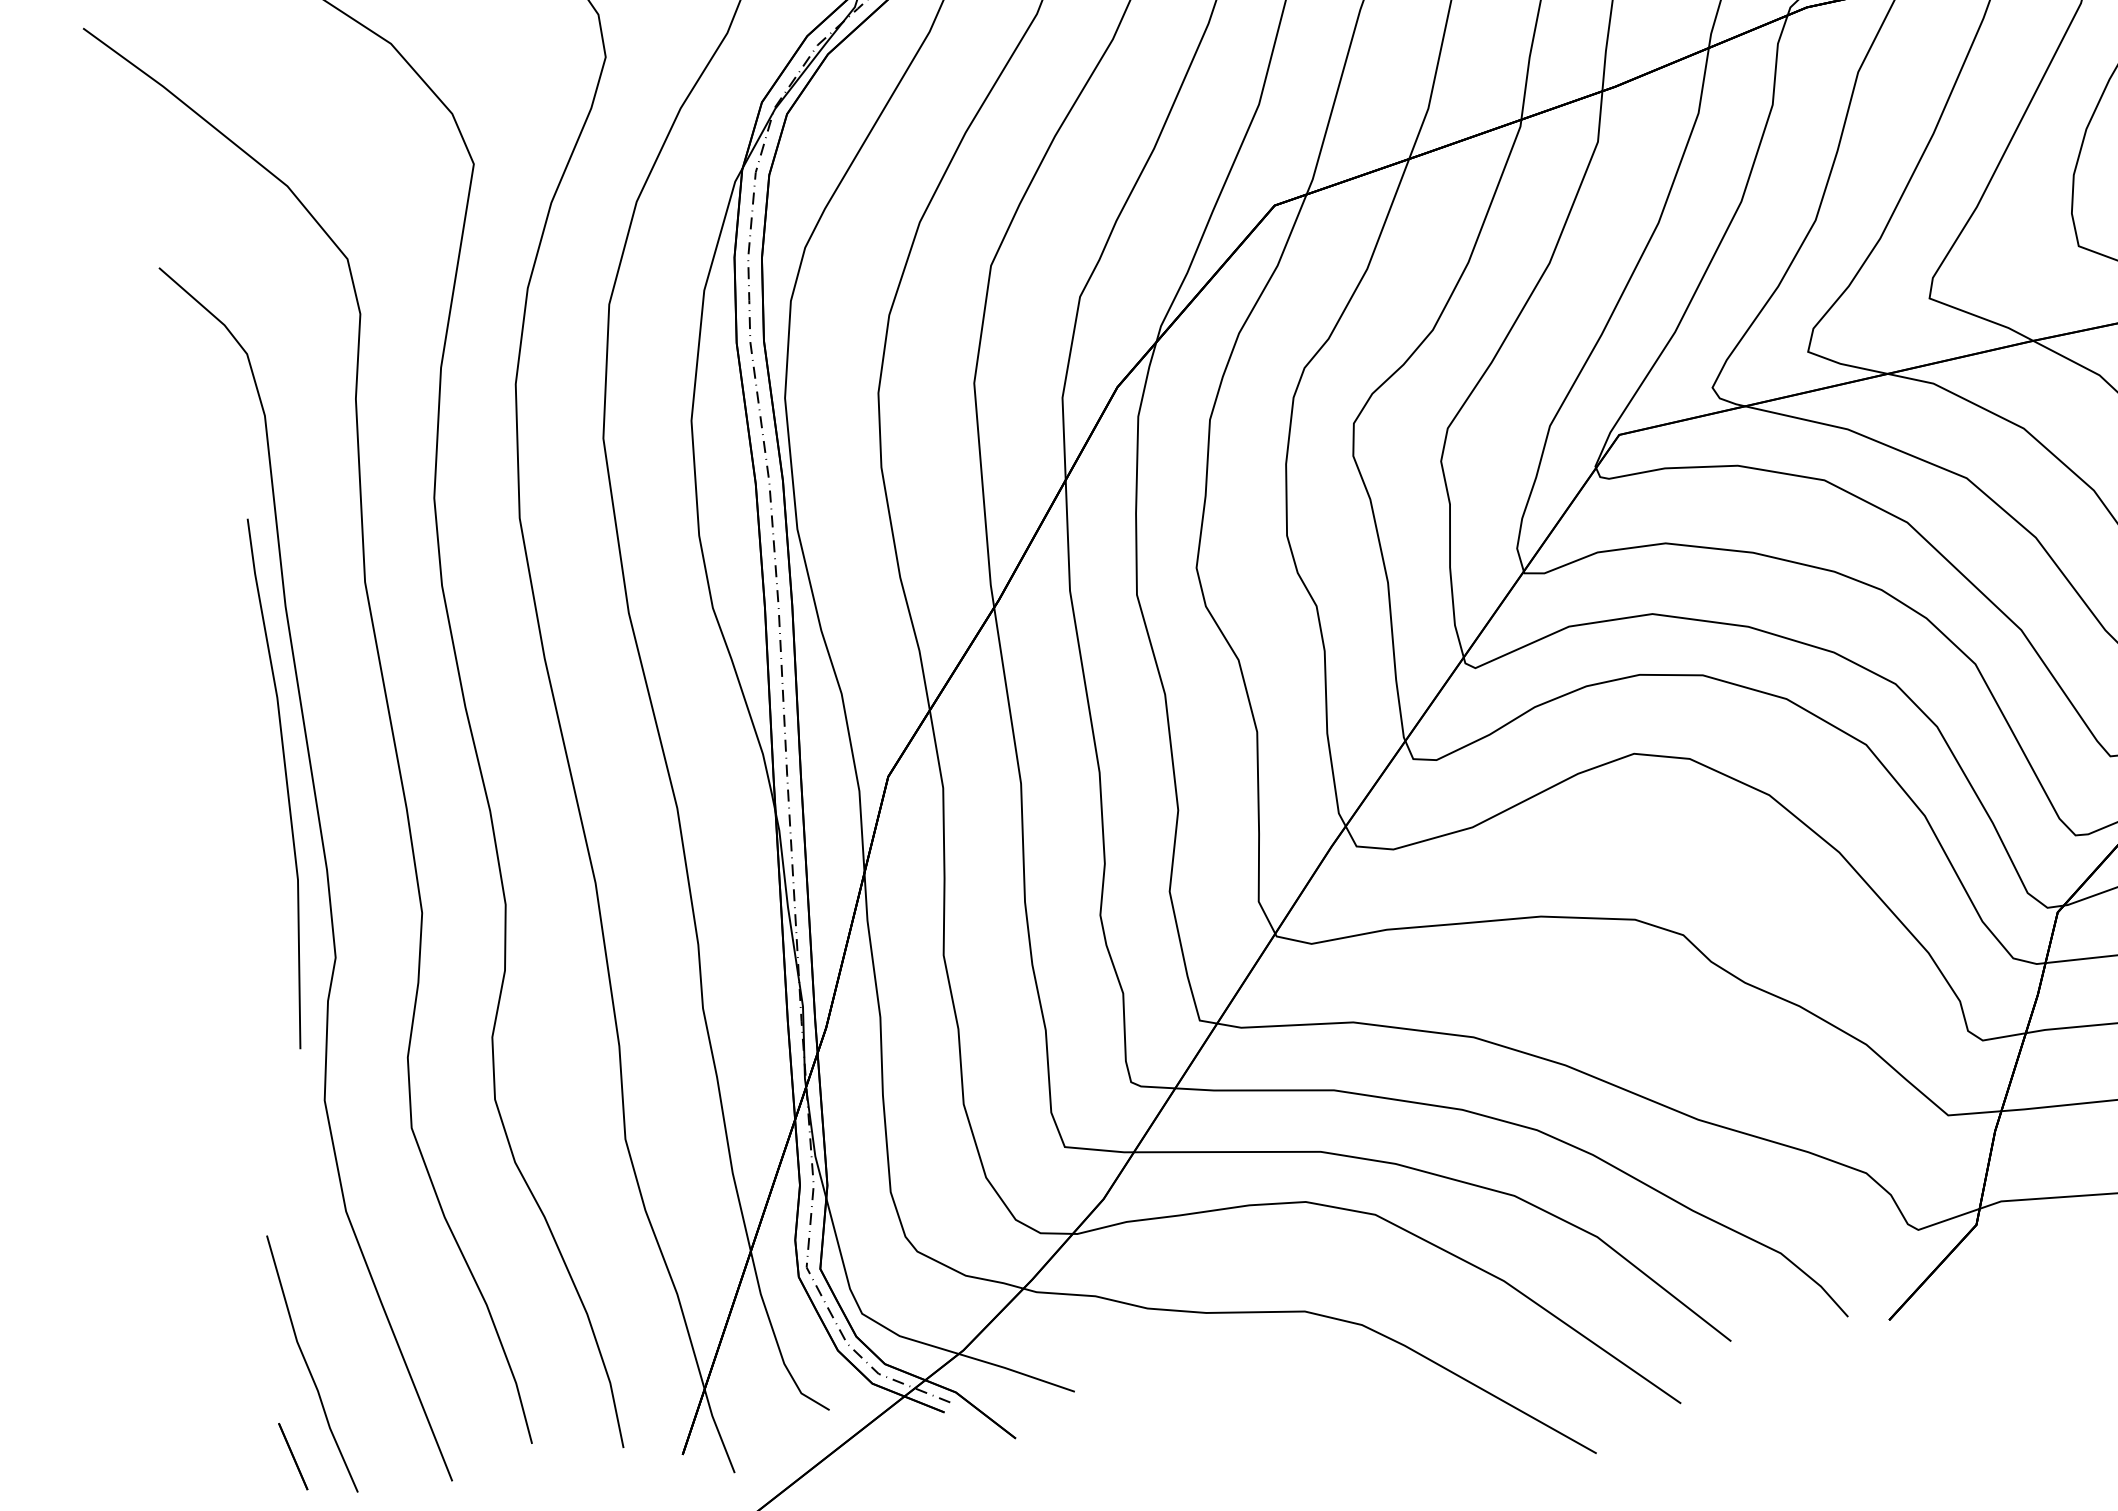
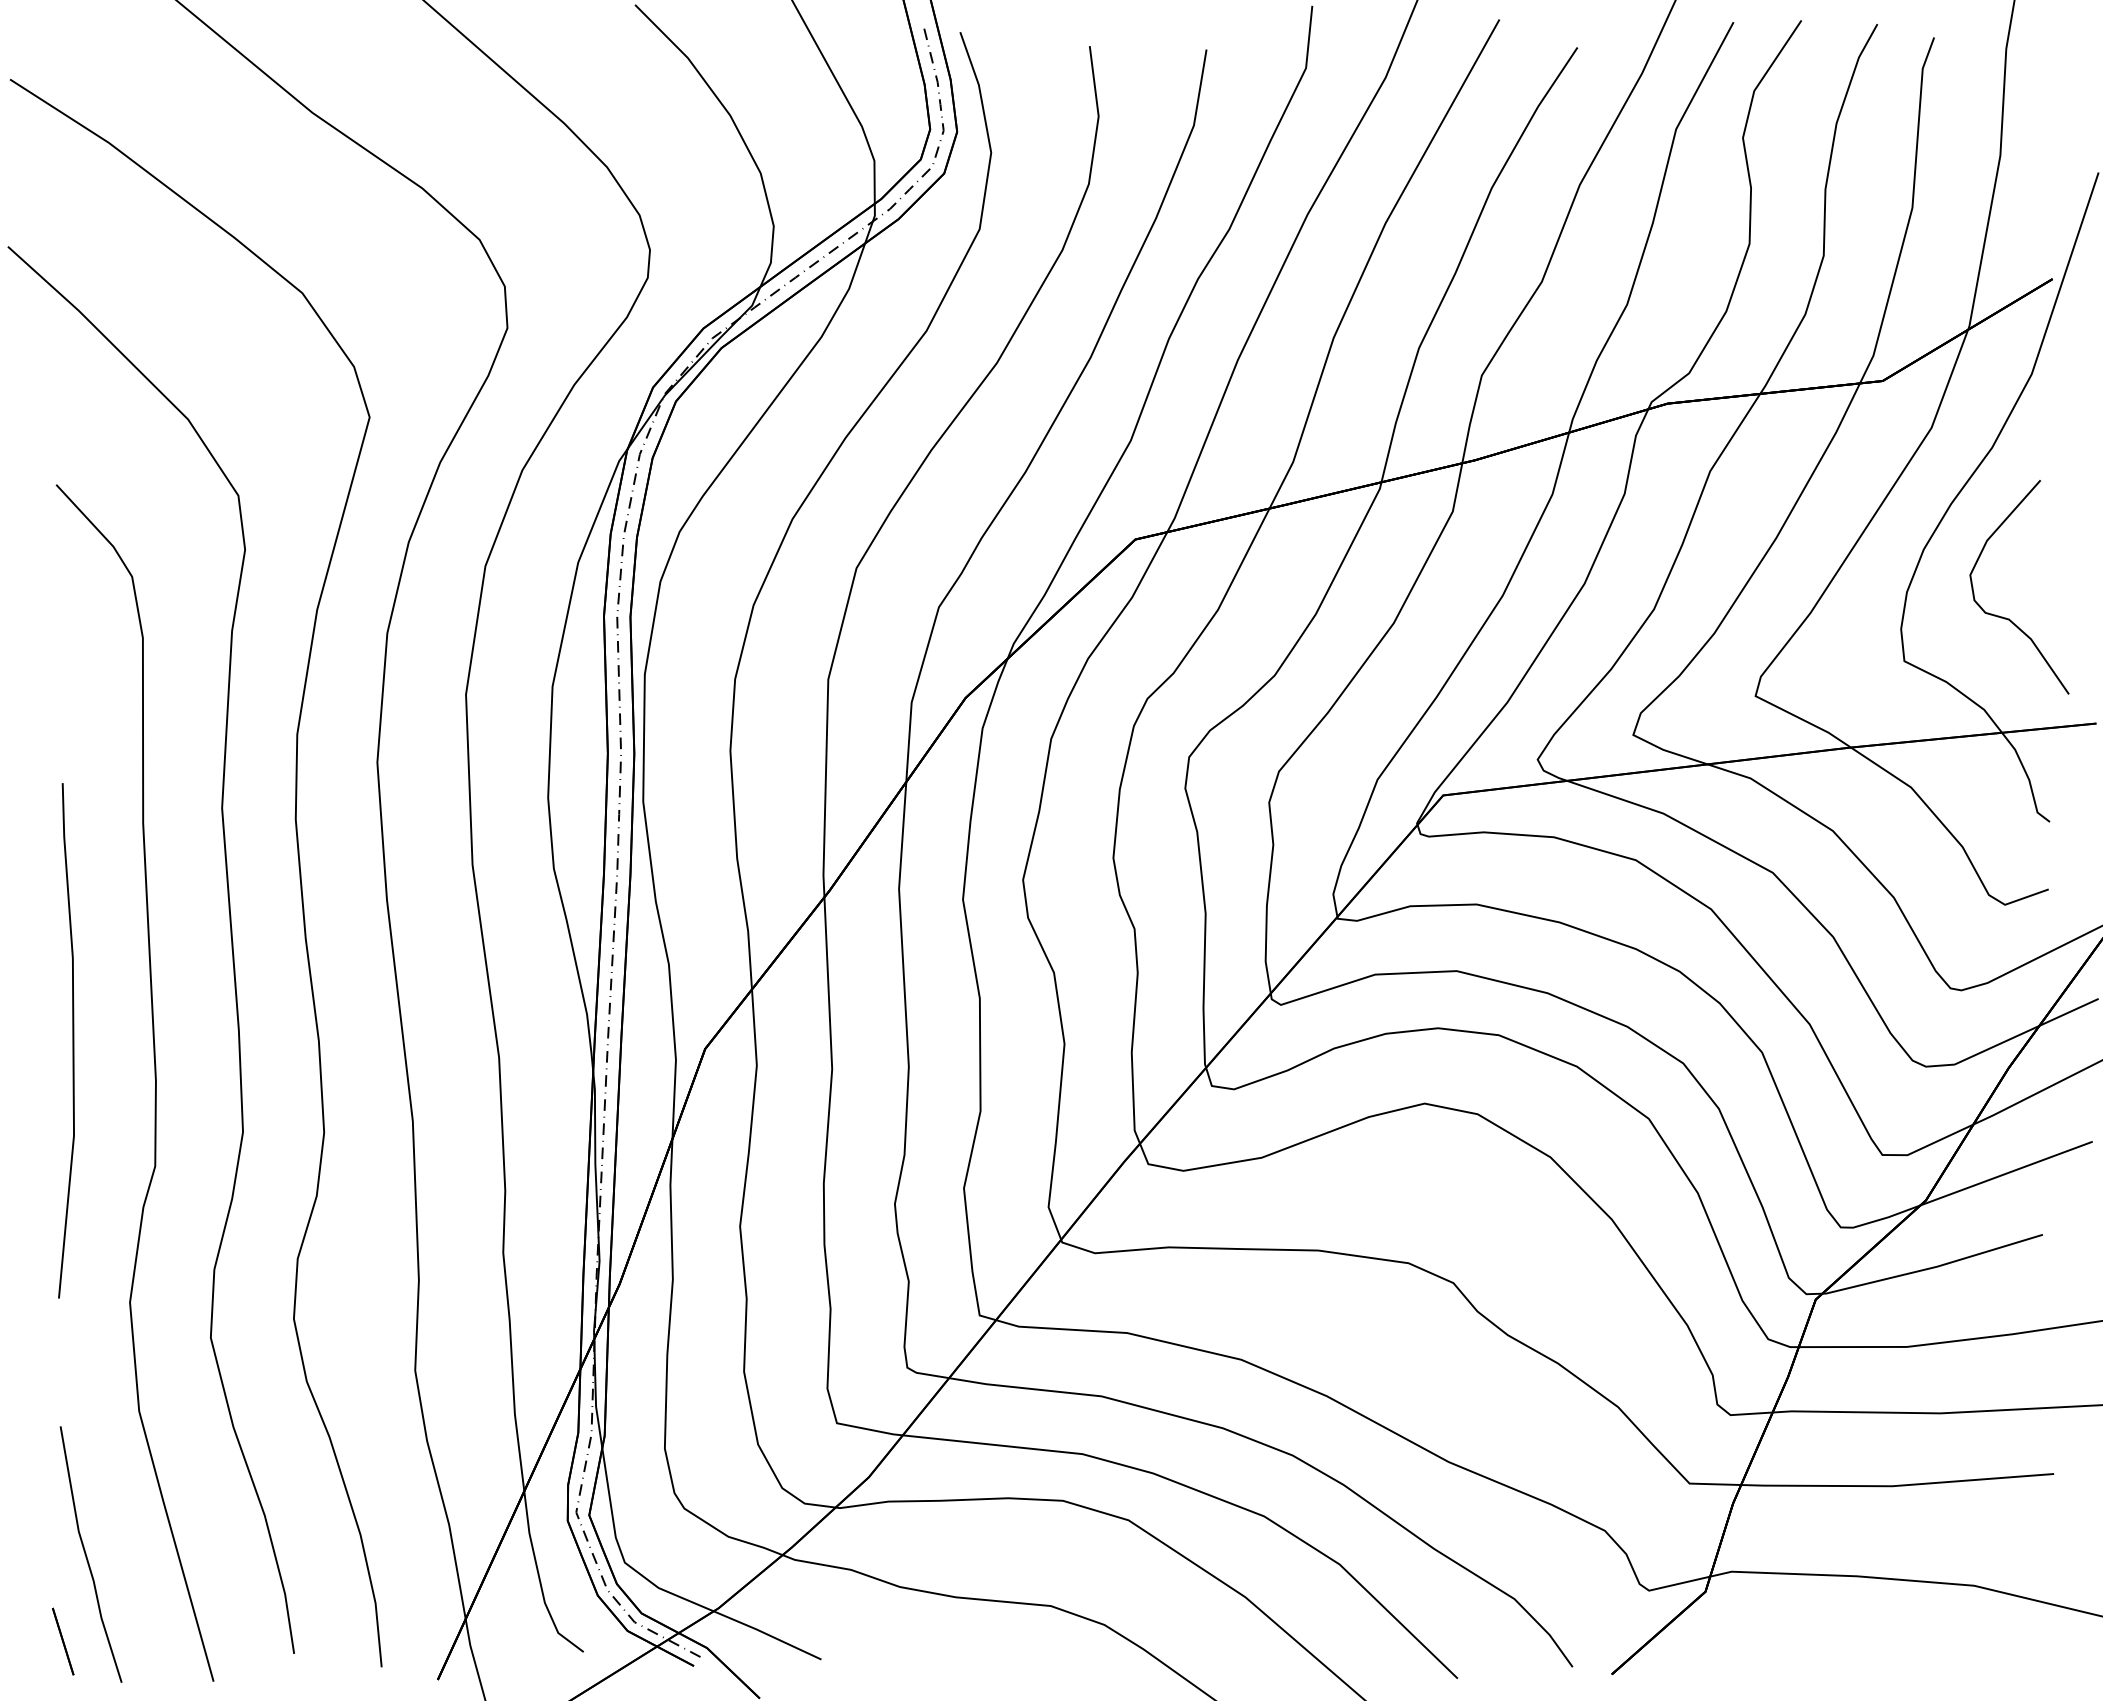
line: (285, 782) -> (72, 1040), moved

